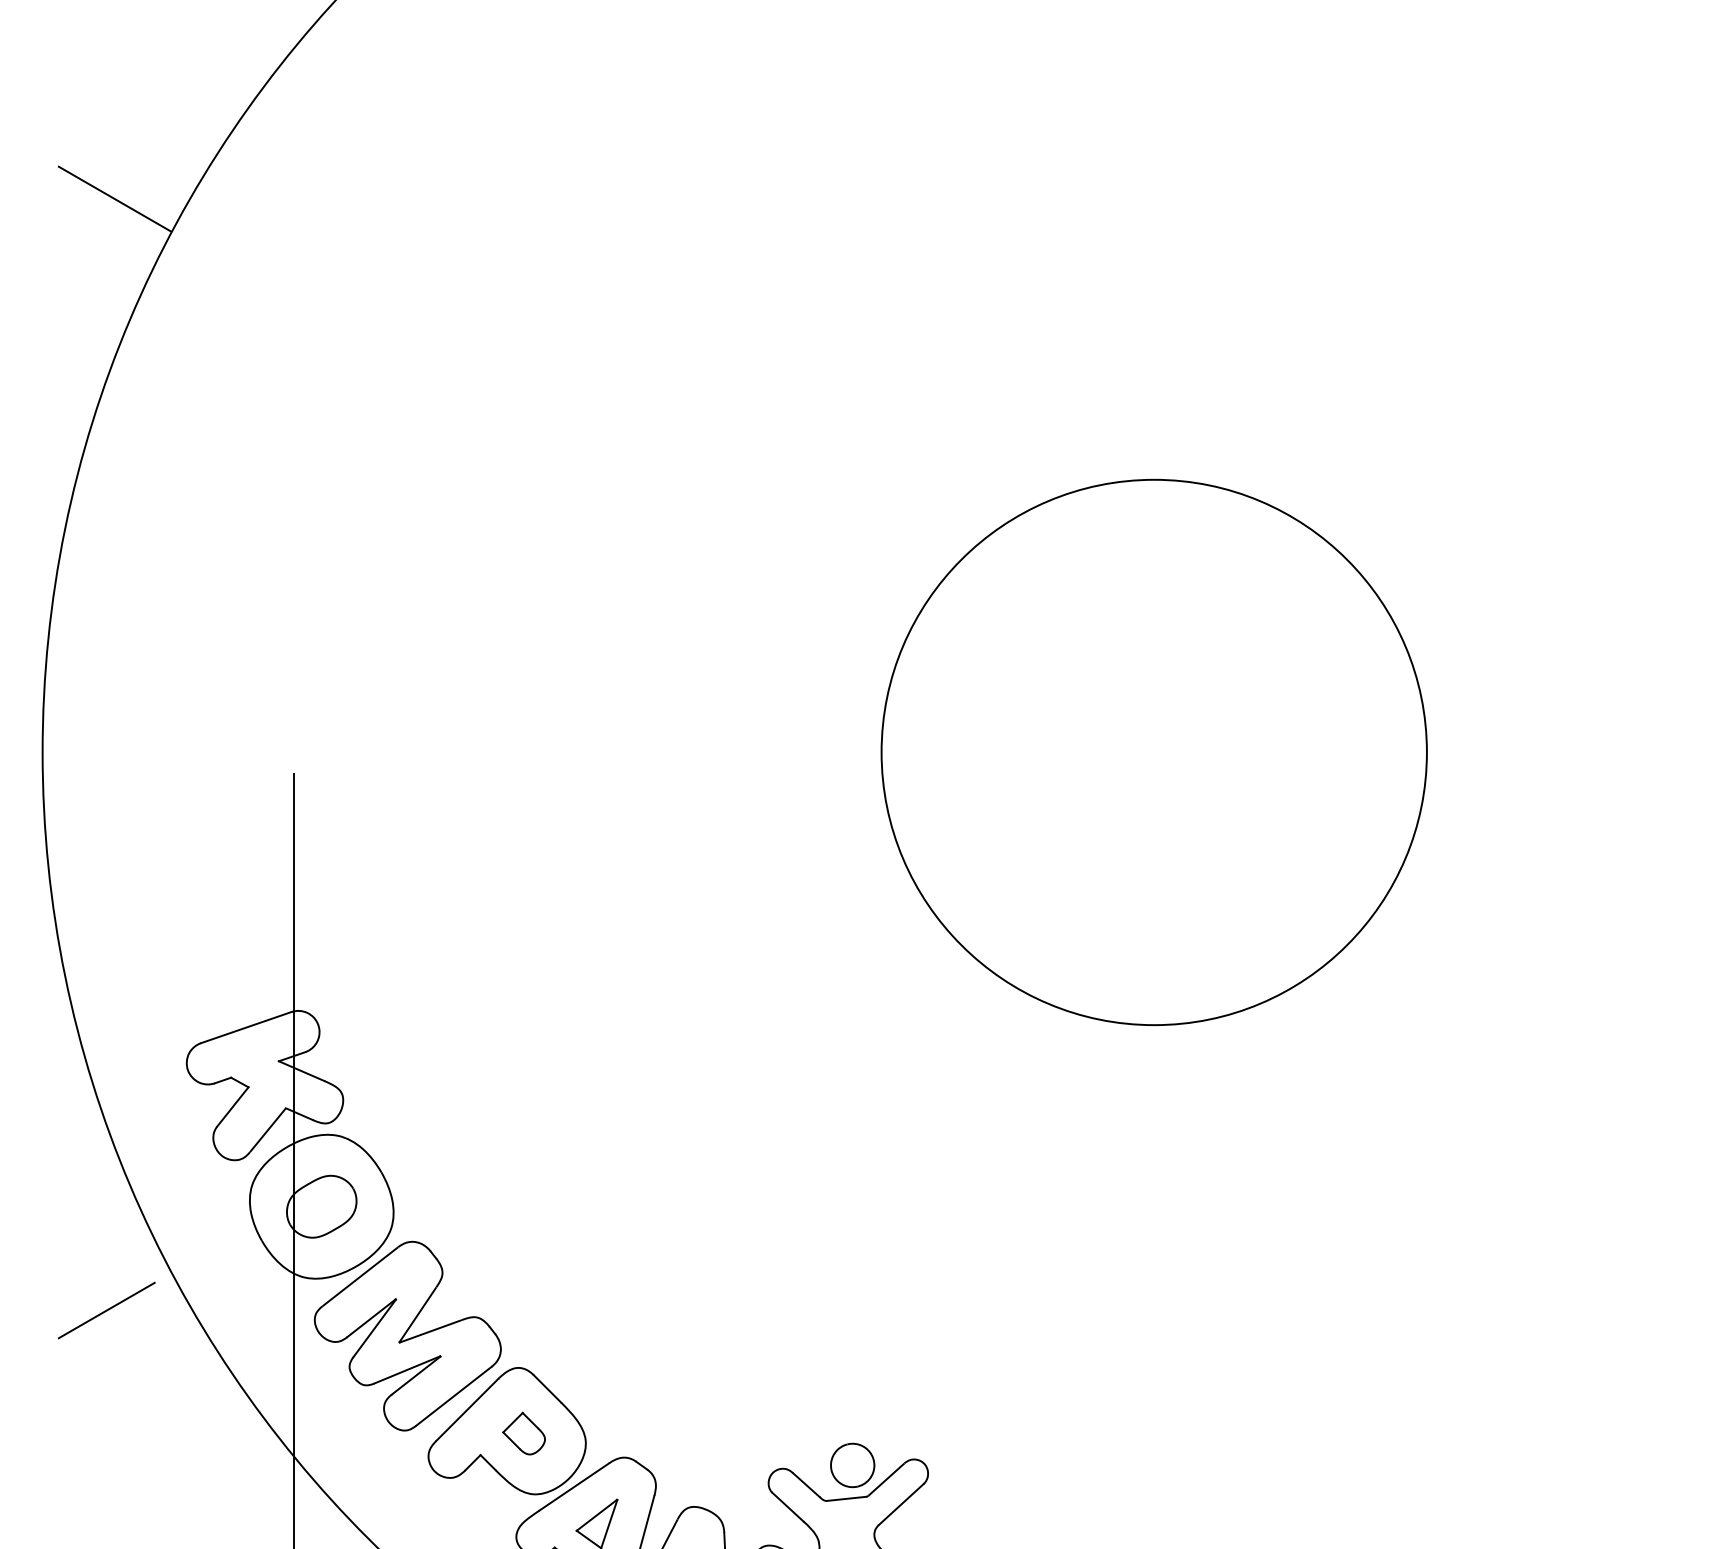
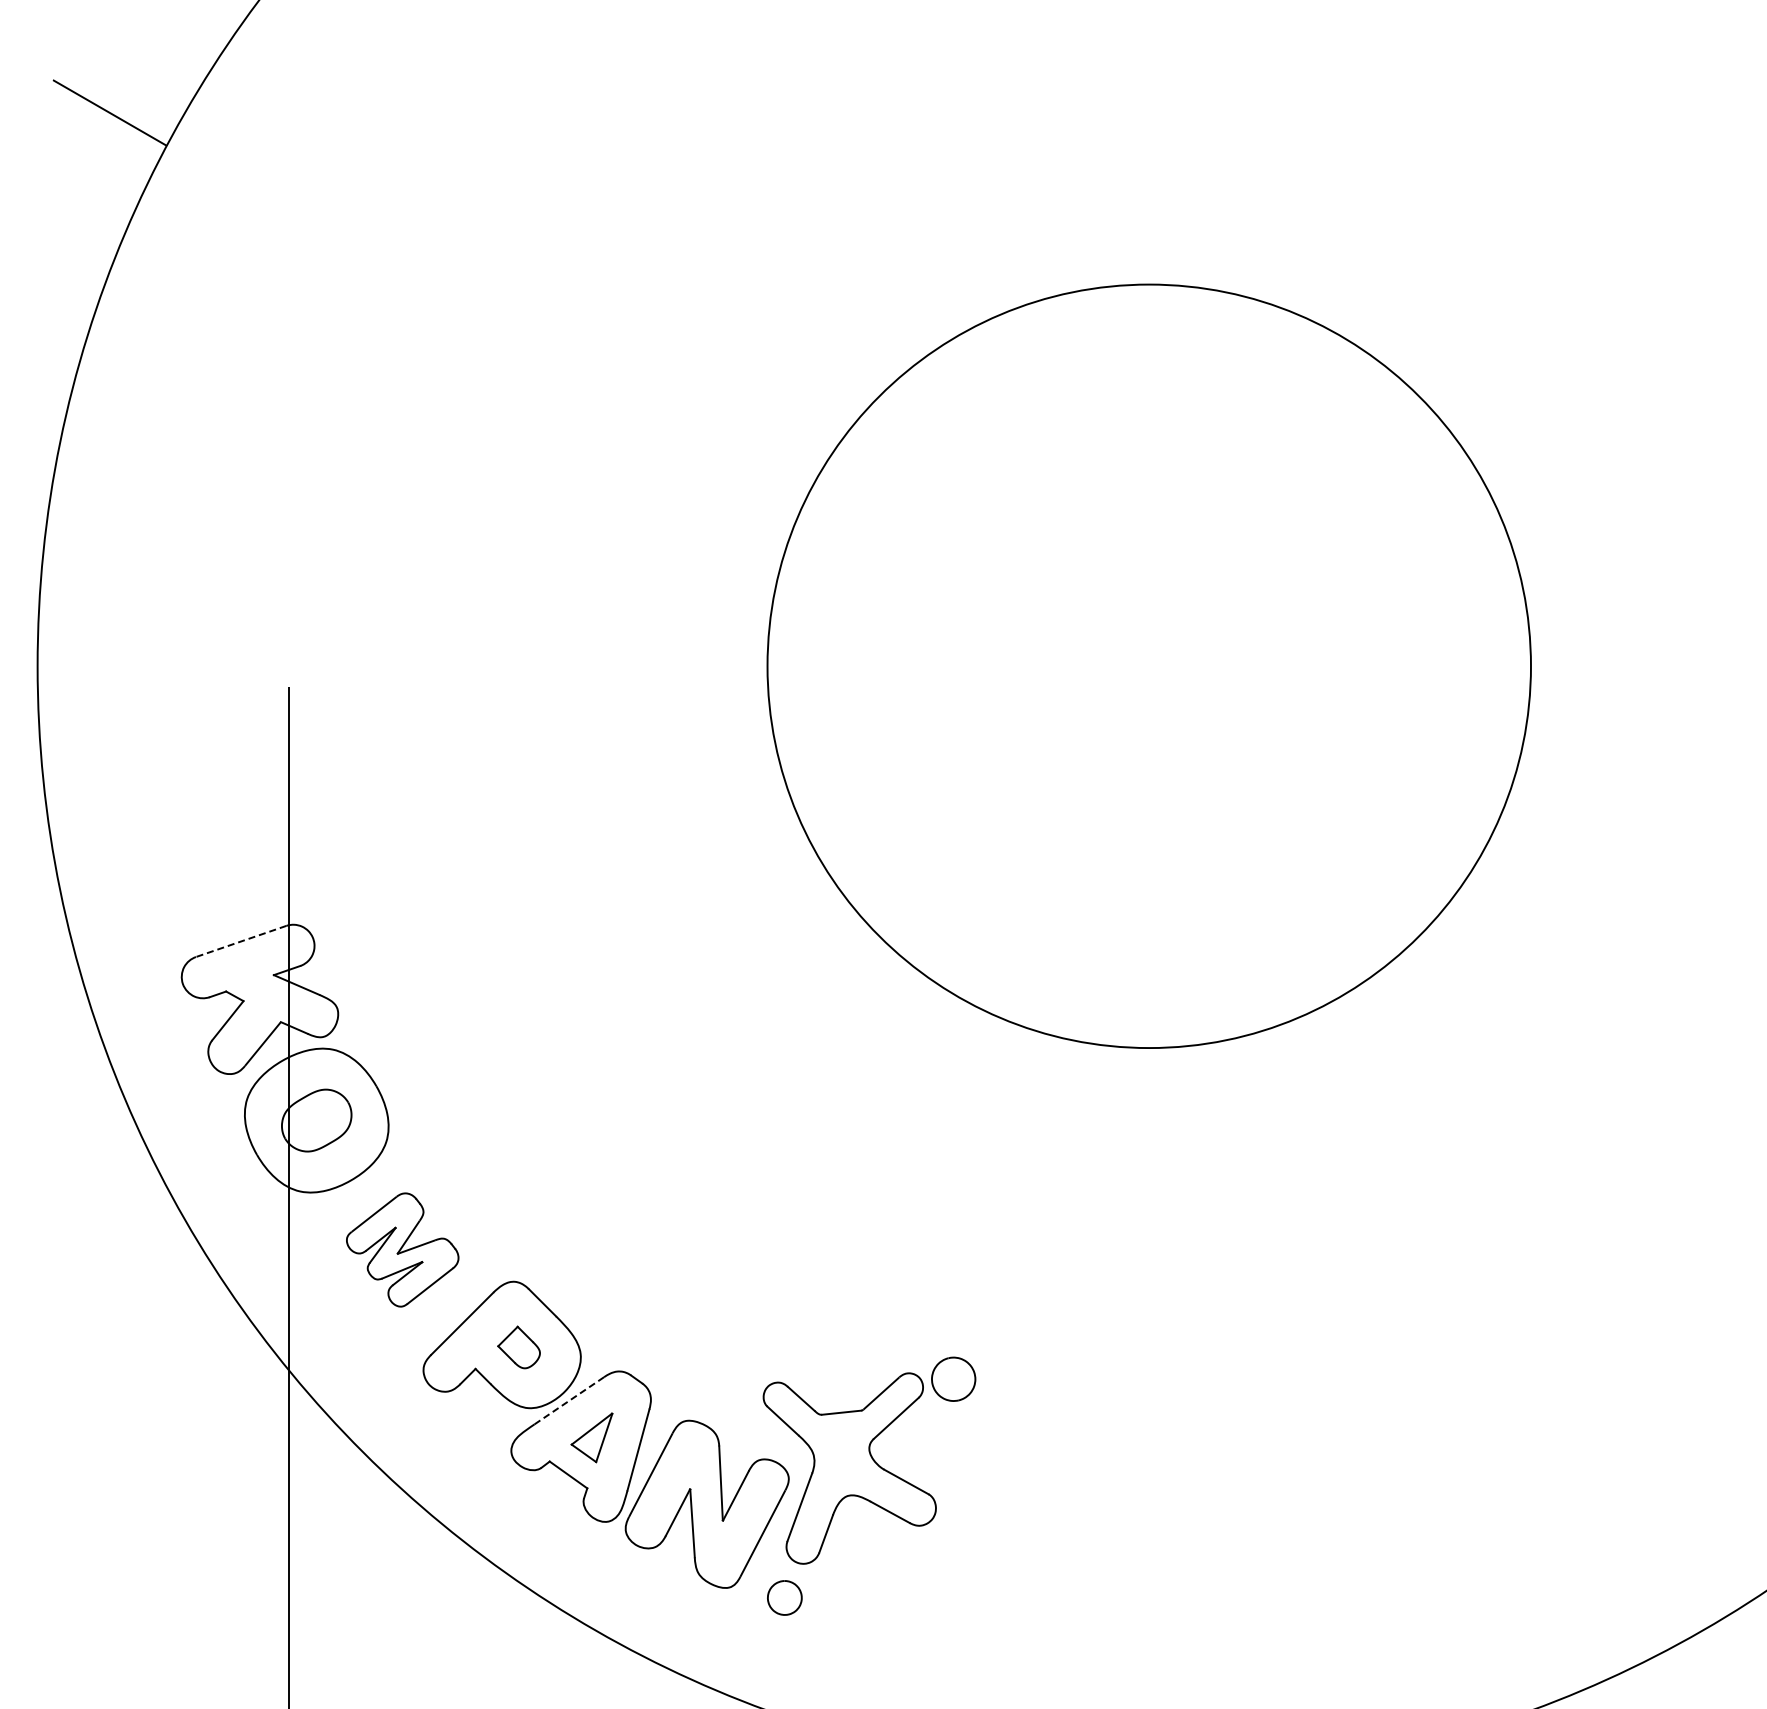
circle: (1153, 751) -> (1148, 665), size x1.4
line: (246, 1027) -> (241, 941), solid -> dashed
line: (106, 1310) -> (101, 1224), removed
part: (407, 1335) -> (402, 1249), size x0.6
part: (852, 1464) -> (953, 1378), moved
line: (574, 1486) -> (569, 1400), solid -> dashed

